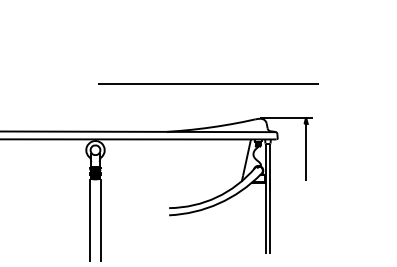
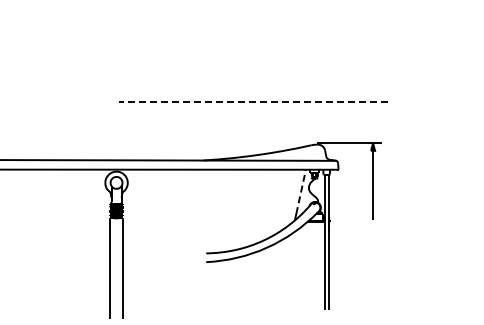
line: (207, 83) -> (253, 101), solid -> dashed
line: (247, 157) -> (301, 191), solid -> dashed

